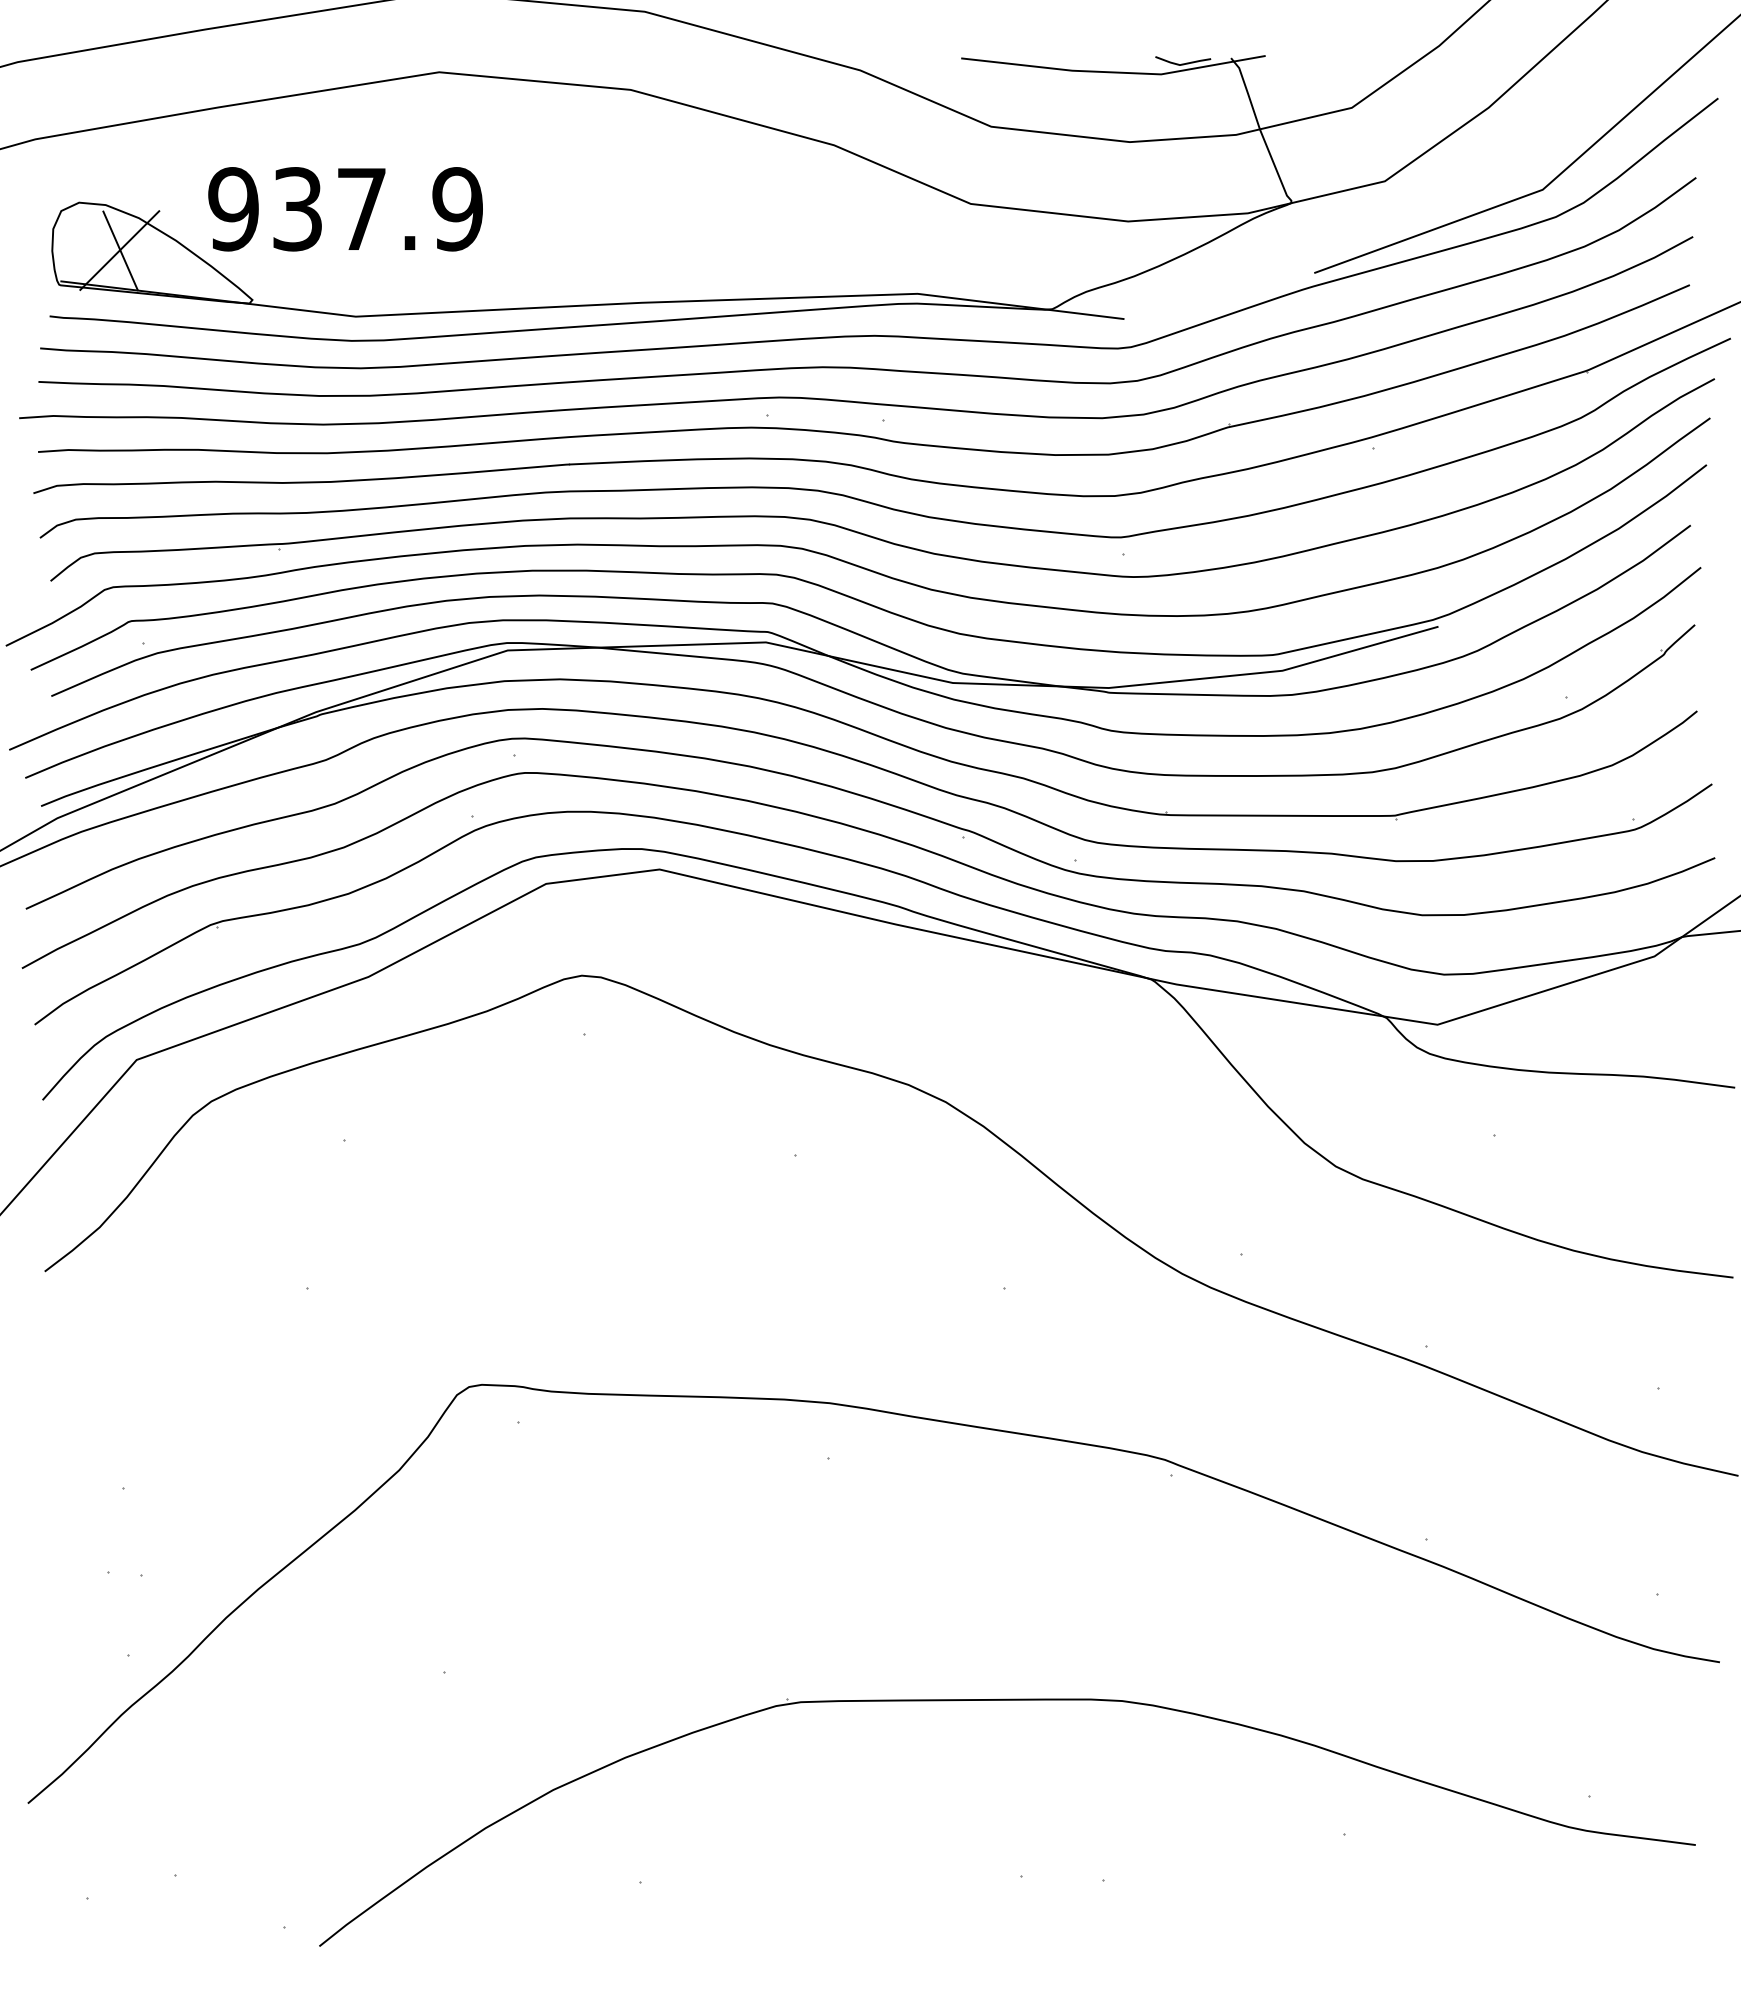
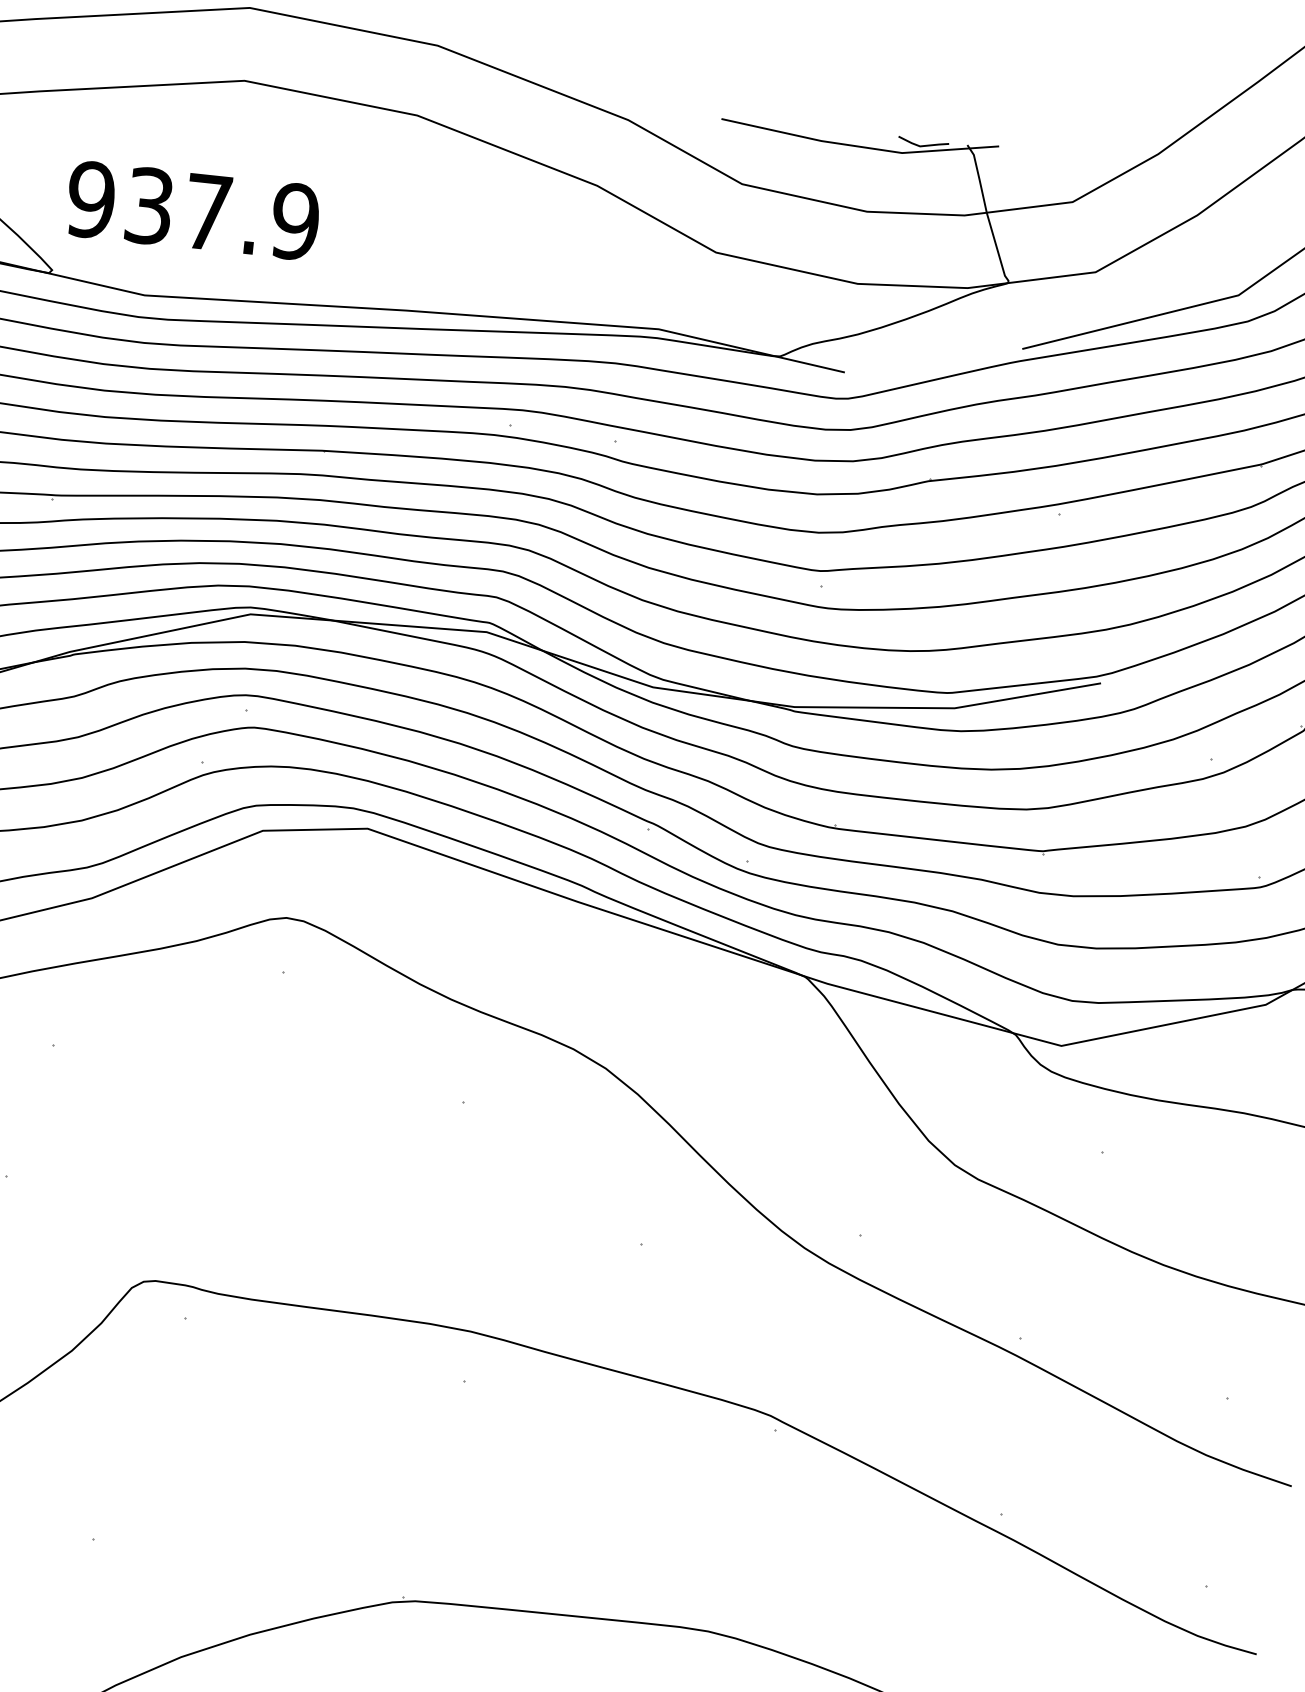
text: (345, 209) -> (193, 211), moved

